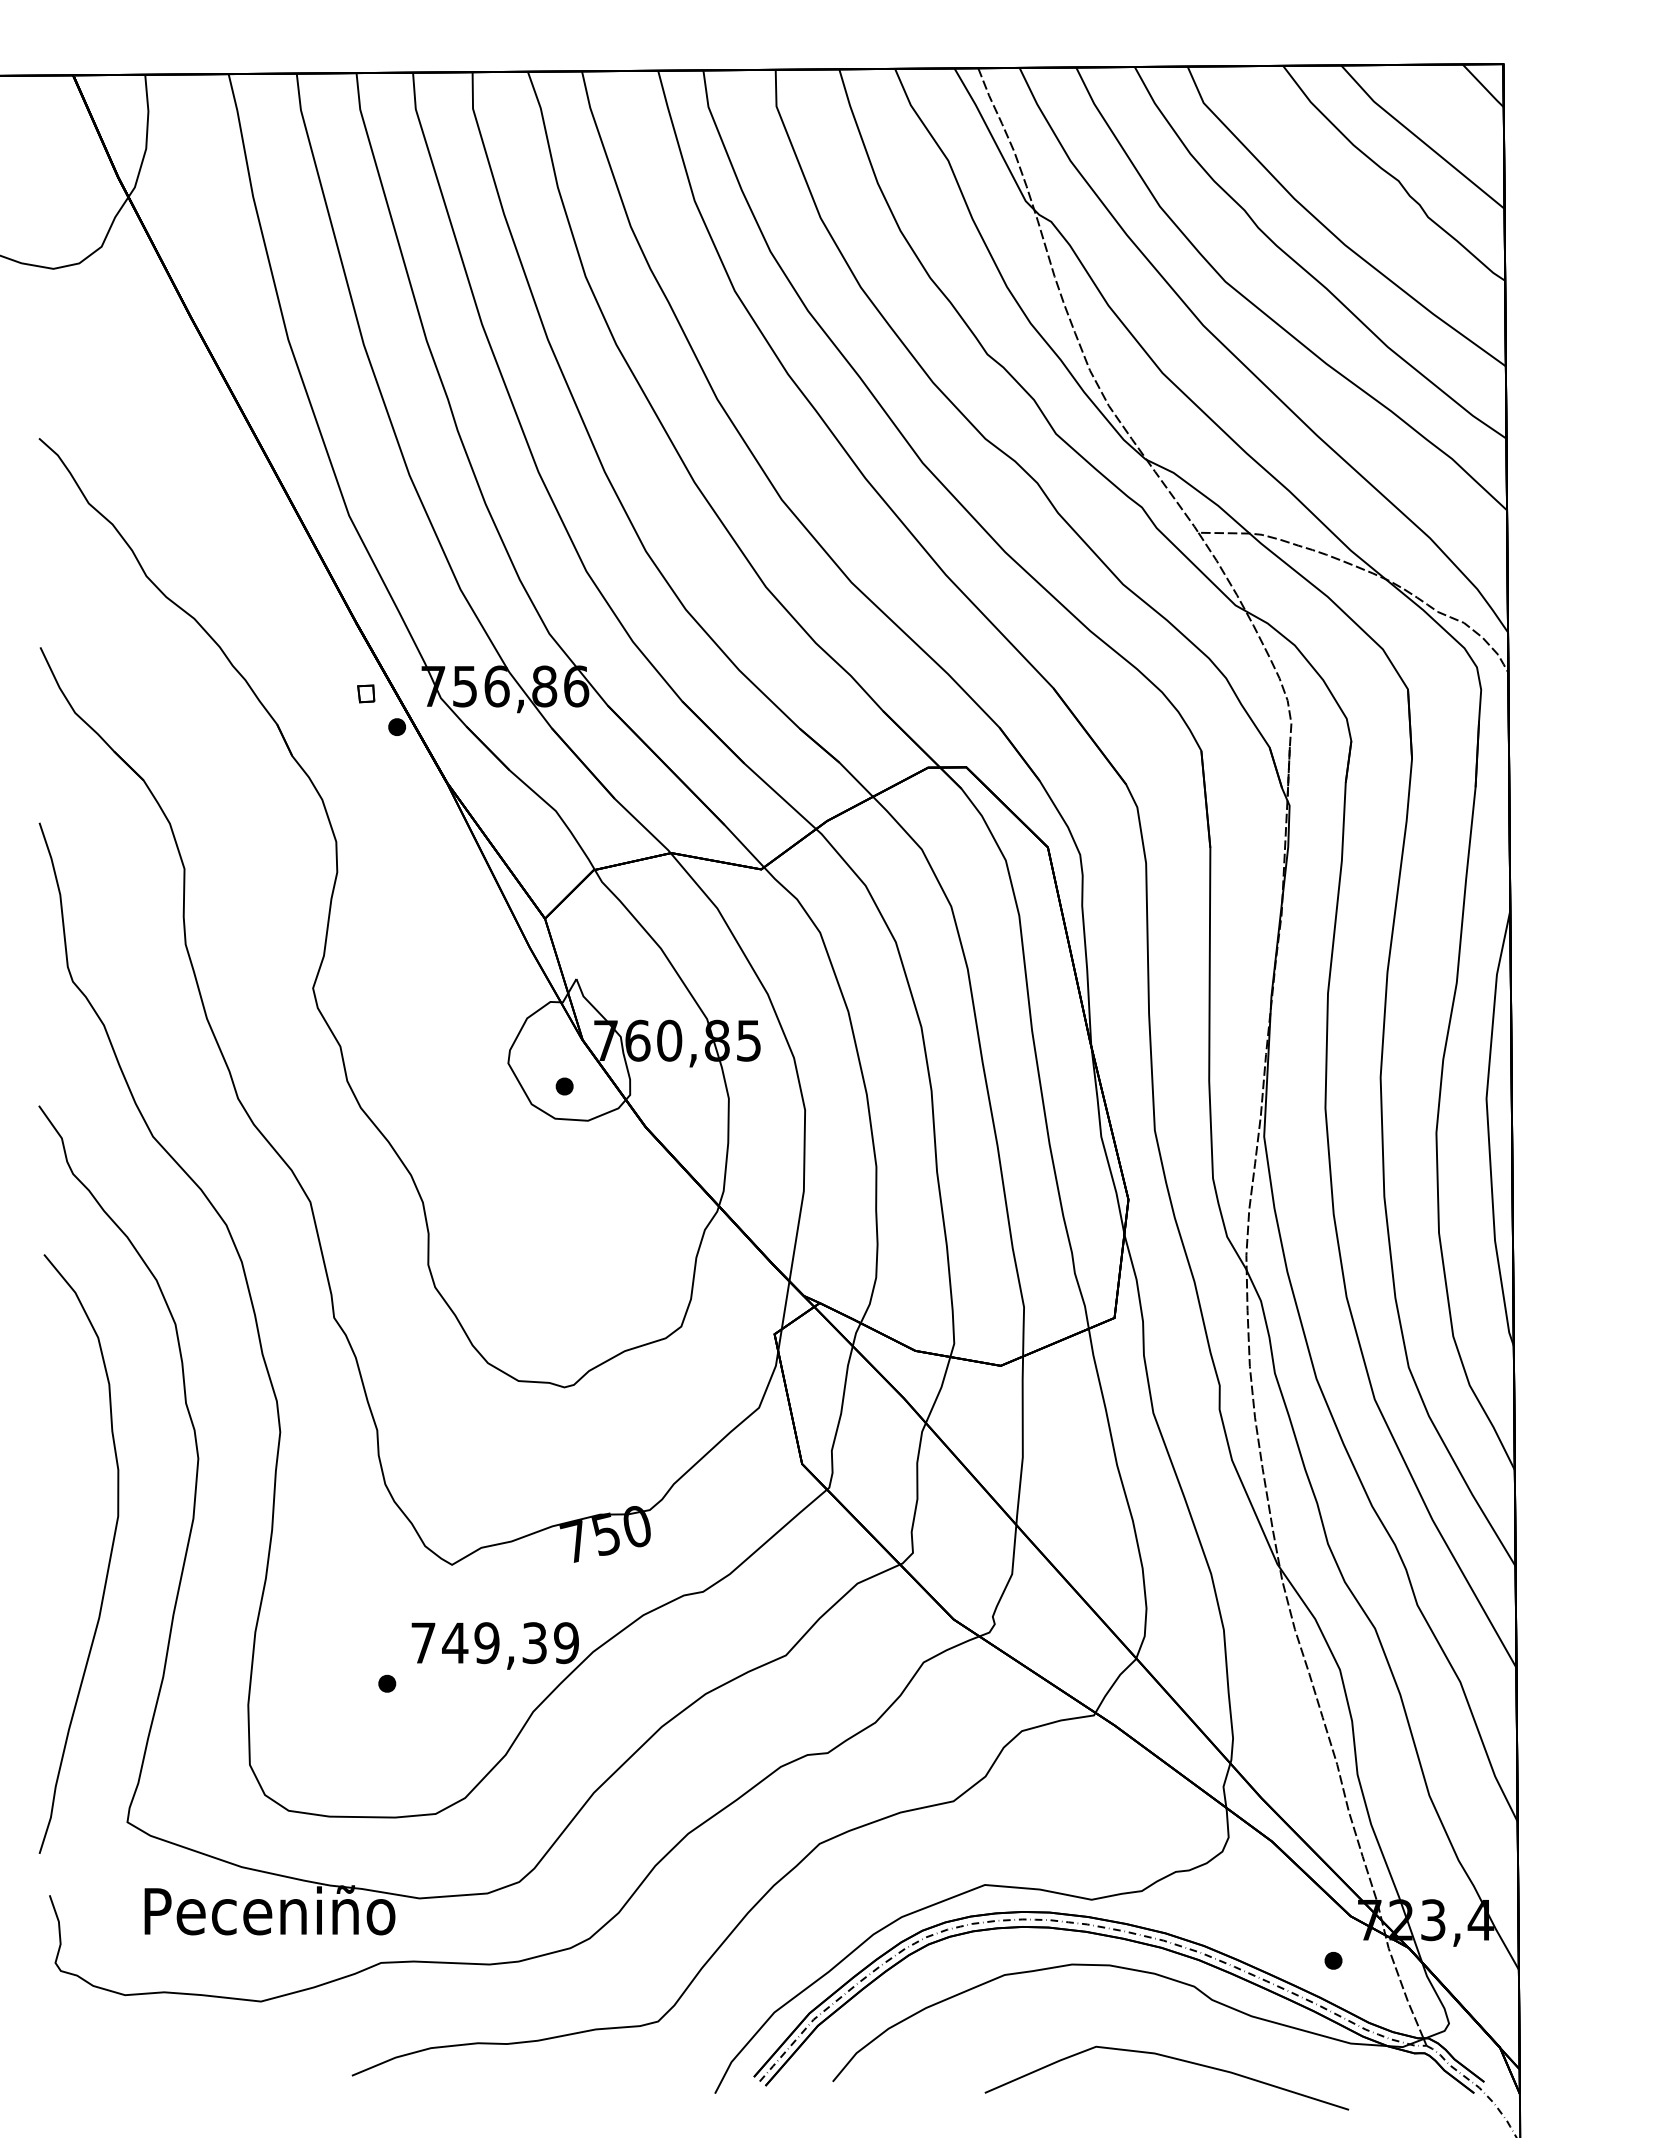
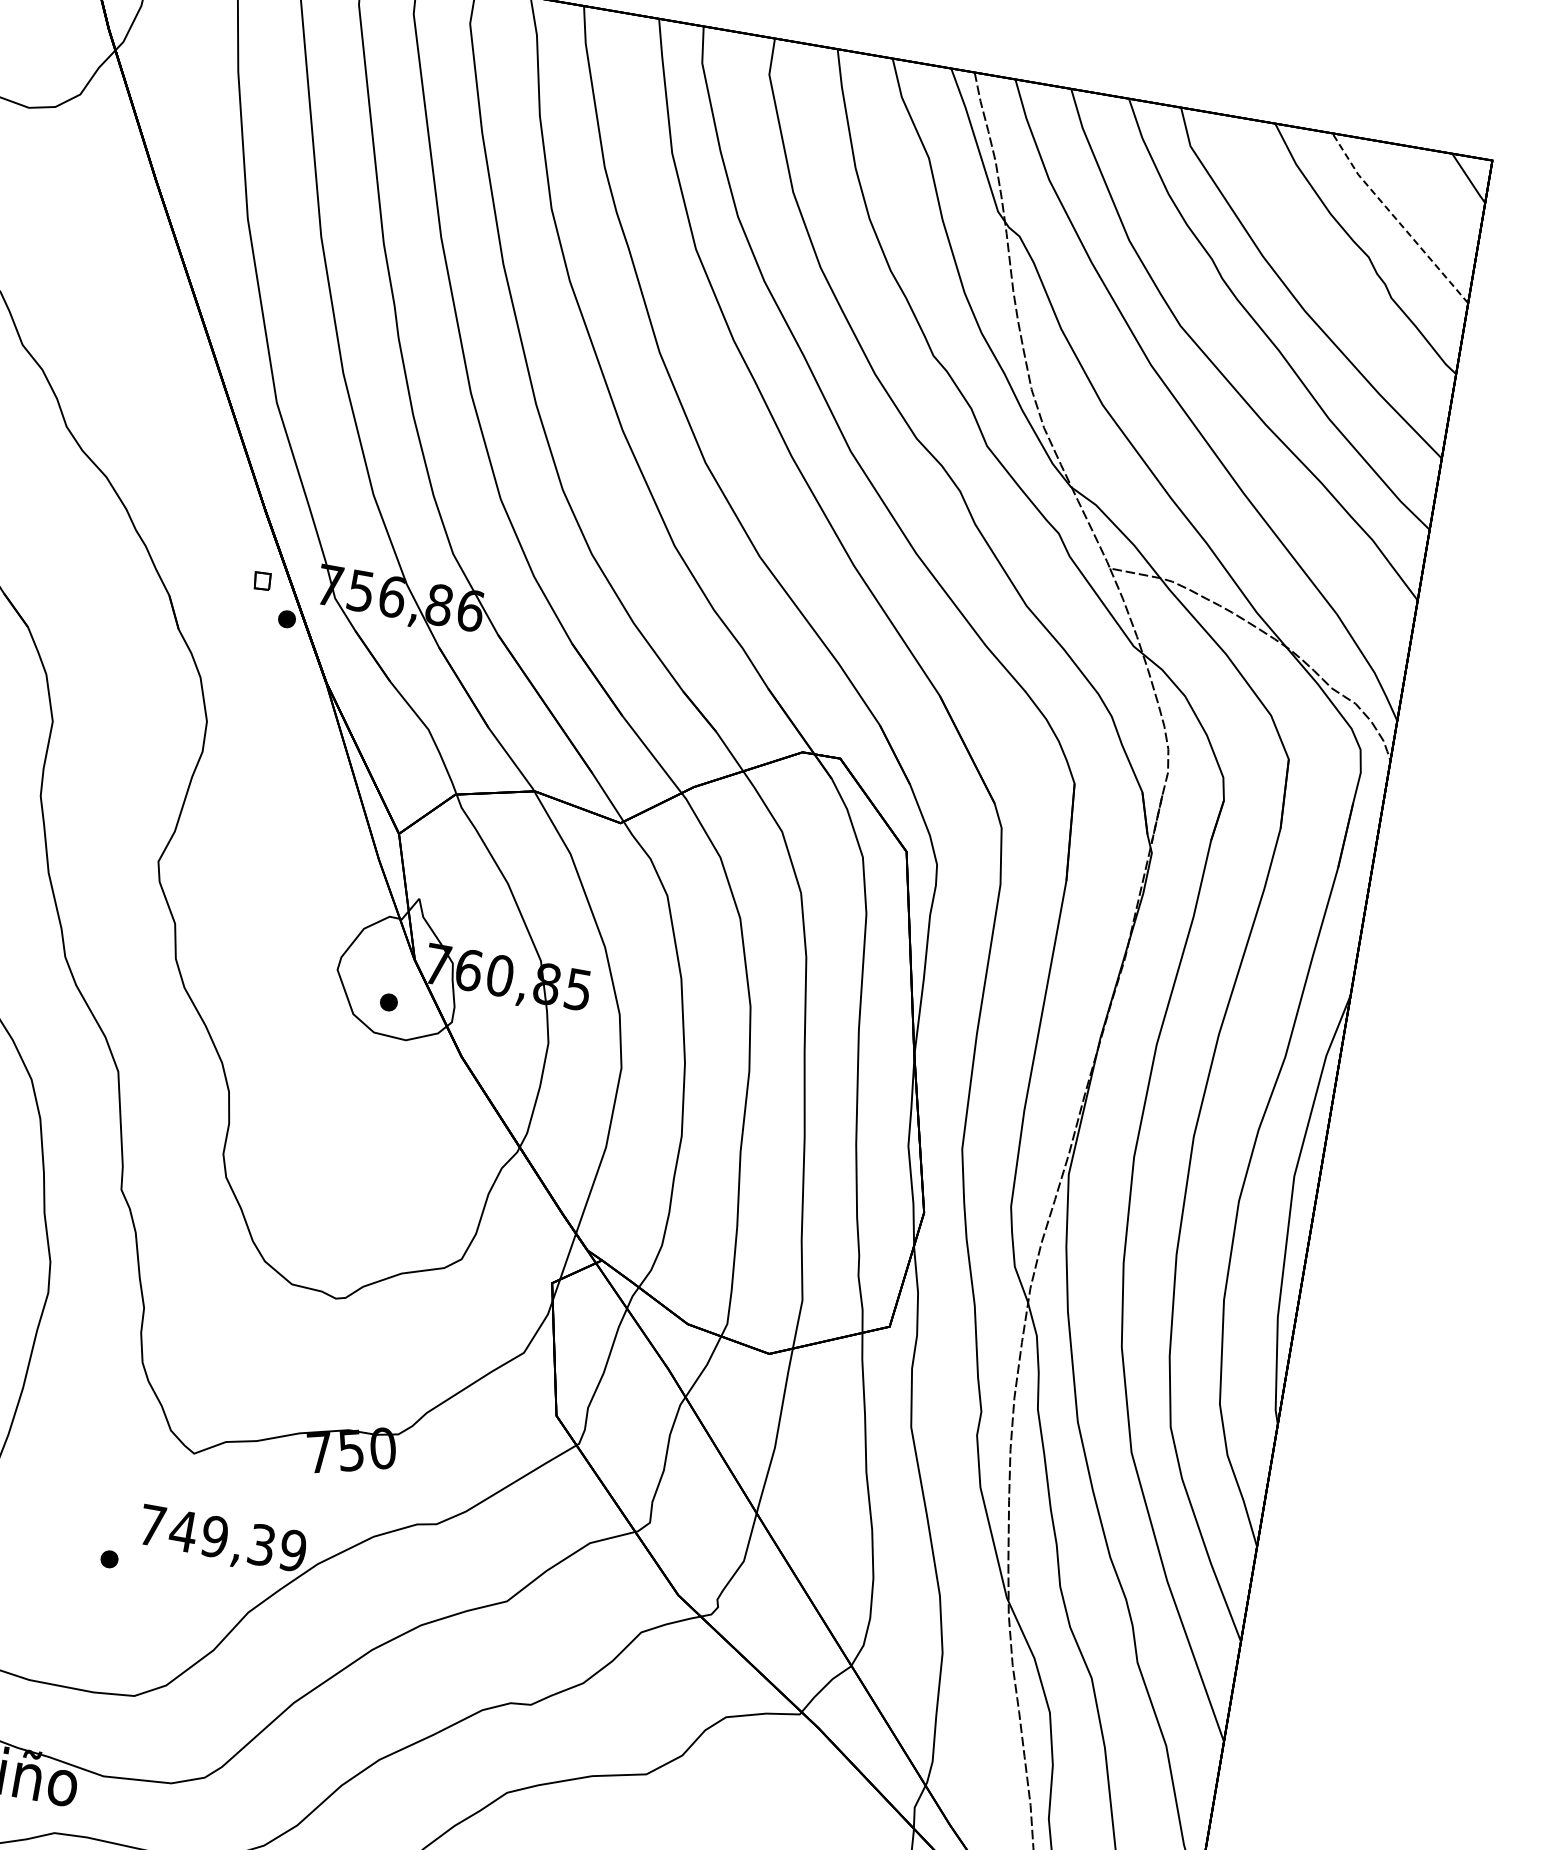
line: (1419, 139) -> (1396, 220), solid -> dashed

